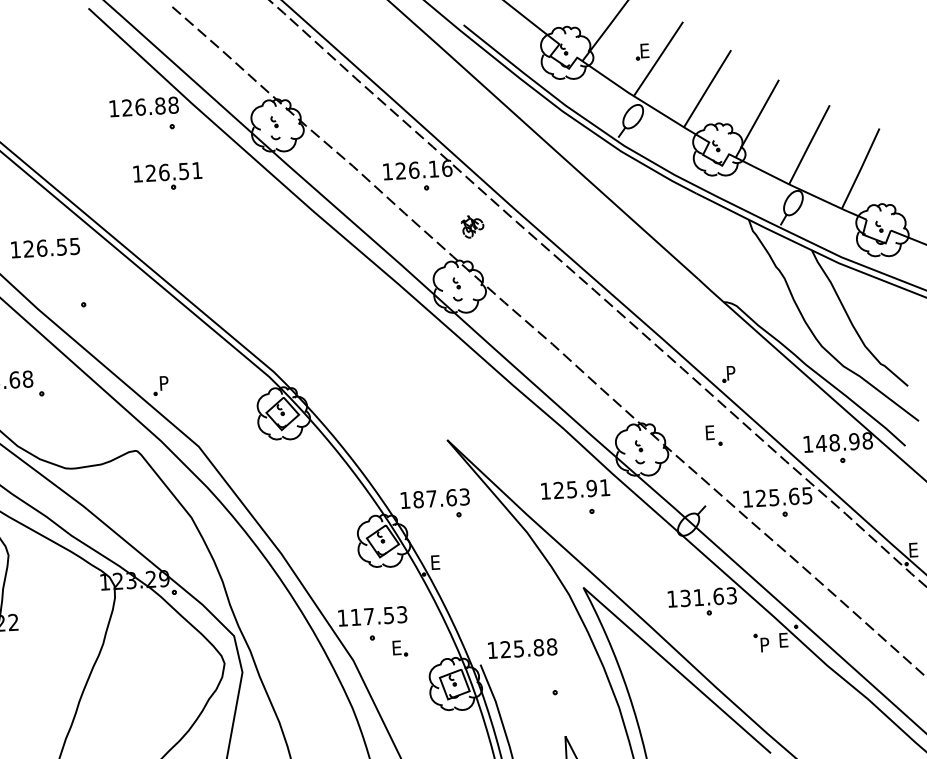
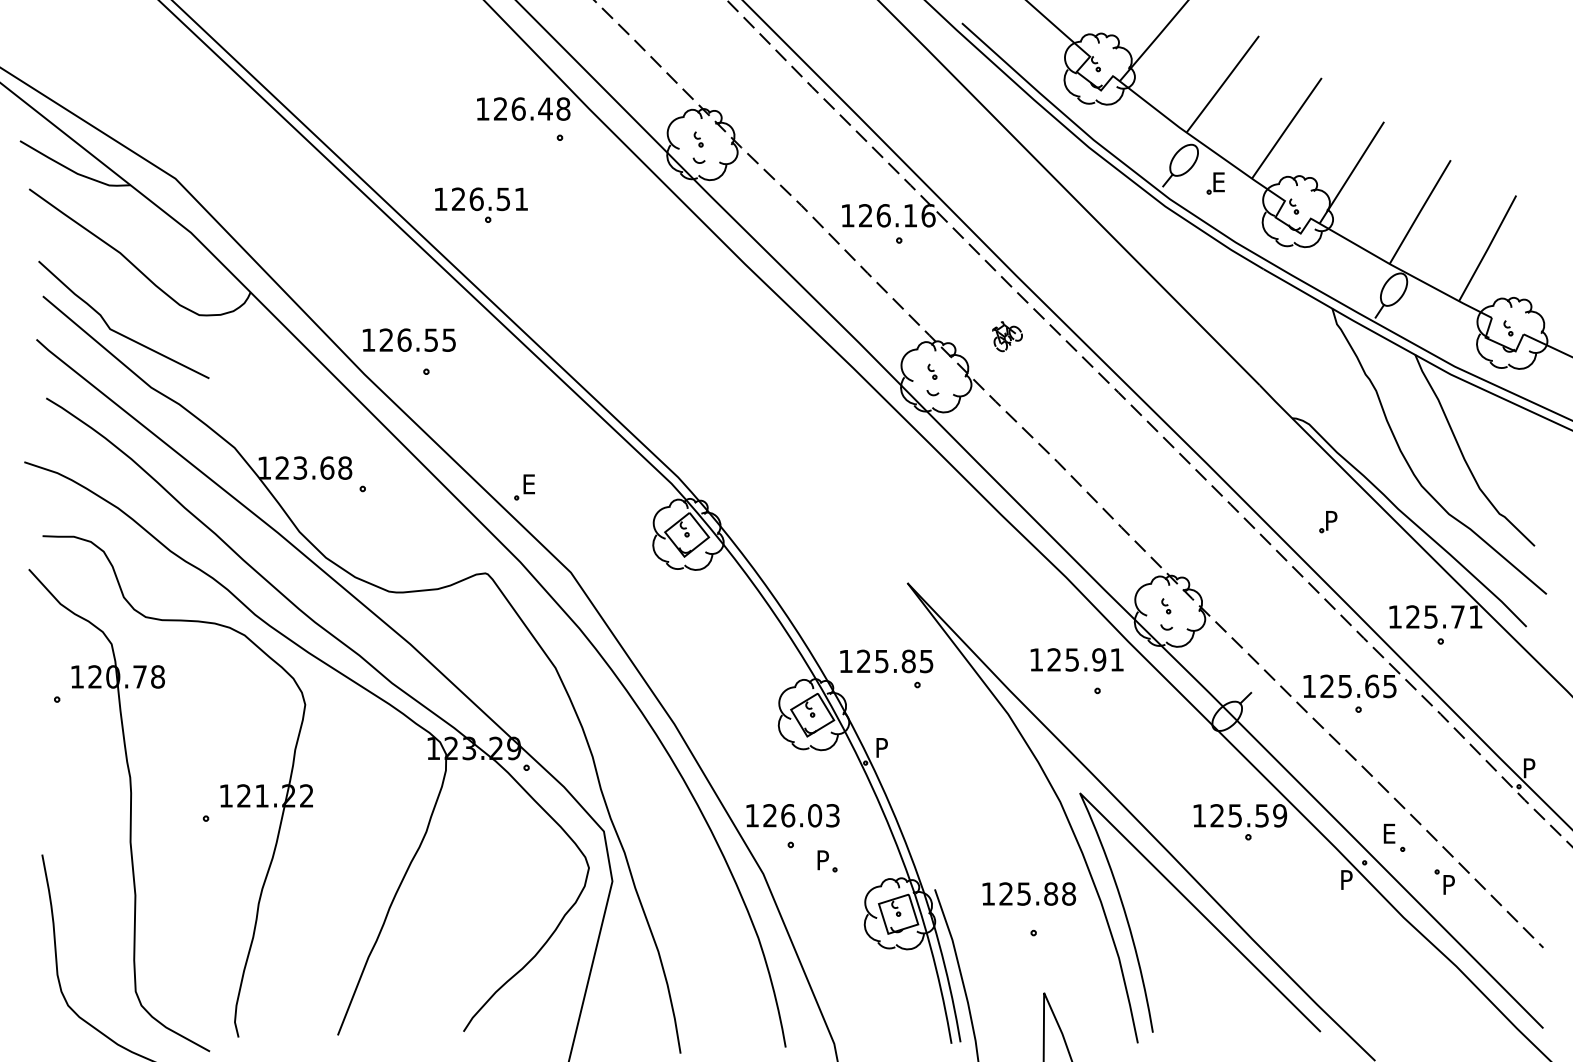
part: (642, 51) -> (1215, 183), moved
text: (160, 105) -> (545, 108), 126.88 -> 126.48
part: (168, 176) -> (481, 204), moved
part: (472, 226) -> (1007, 336), moved
text: (44, 247) -> (408, 339), moved
part: (728, 374) -> (1328, 522), moved
text: (165, 383) -> (530, 484), P -> E
part: (713, 435) -> (1394, 837), moved
text: (843, 441) -> (1443, 616), 148.98 -> 125.71
text: (441, 498) -> (895, 661), 187.63 -> 125.85
text: (914, 550) -> (1530, 768), E -> P
text: (436, 562) -> (883, 747), E -> P
text: (708, 596) -> (1248, 815), 131.63 -> 125.59
text: (372, 616) -> (792, 815), 117.53 -> 126.03
text: (784, 639) -> (1347, 879), E -> P
part: (761, 642) -> (1444, 881), moved
text: (397, 648) -> (824, 860), E -> P
text: (522, 648) -> (1028, 893), moved

